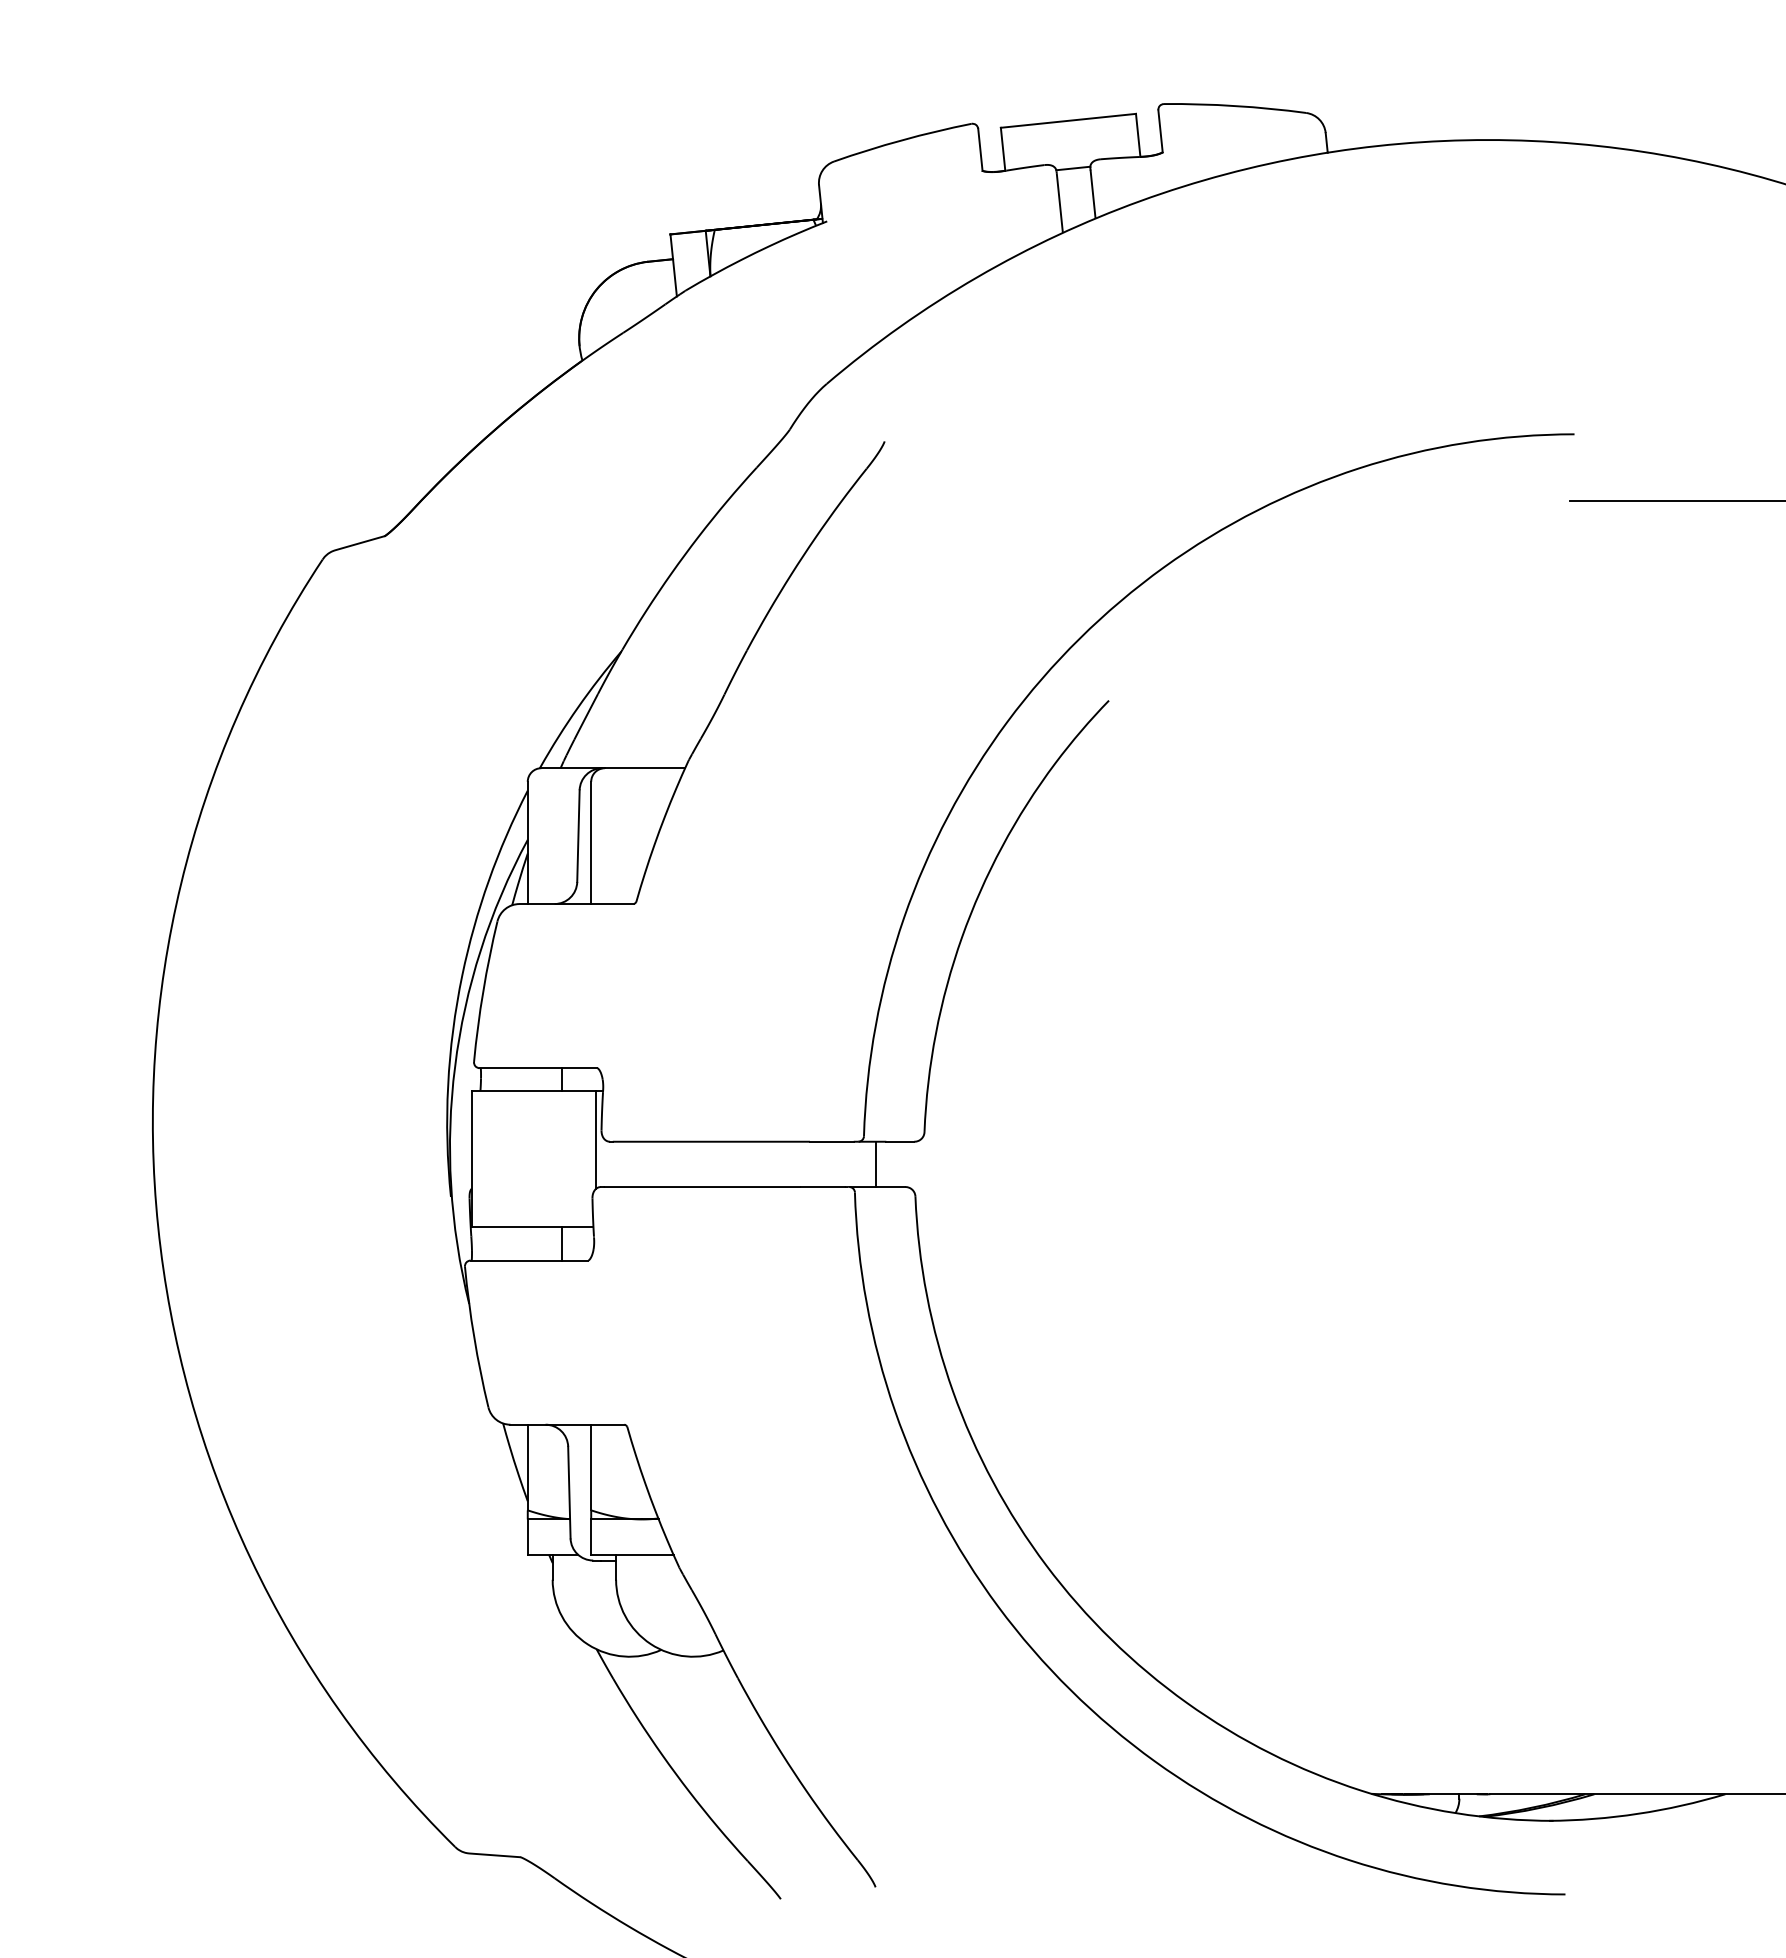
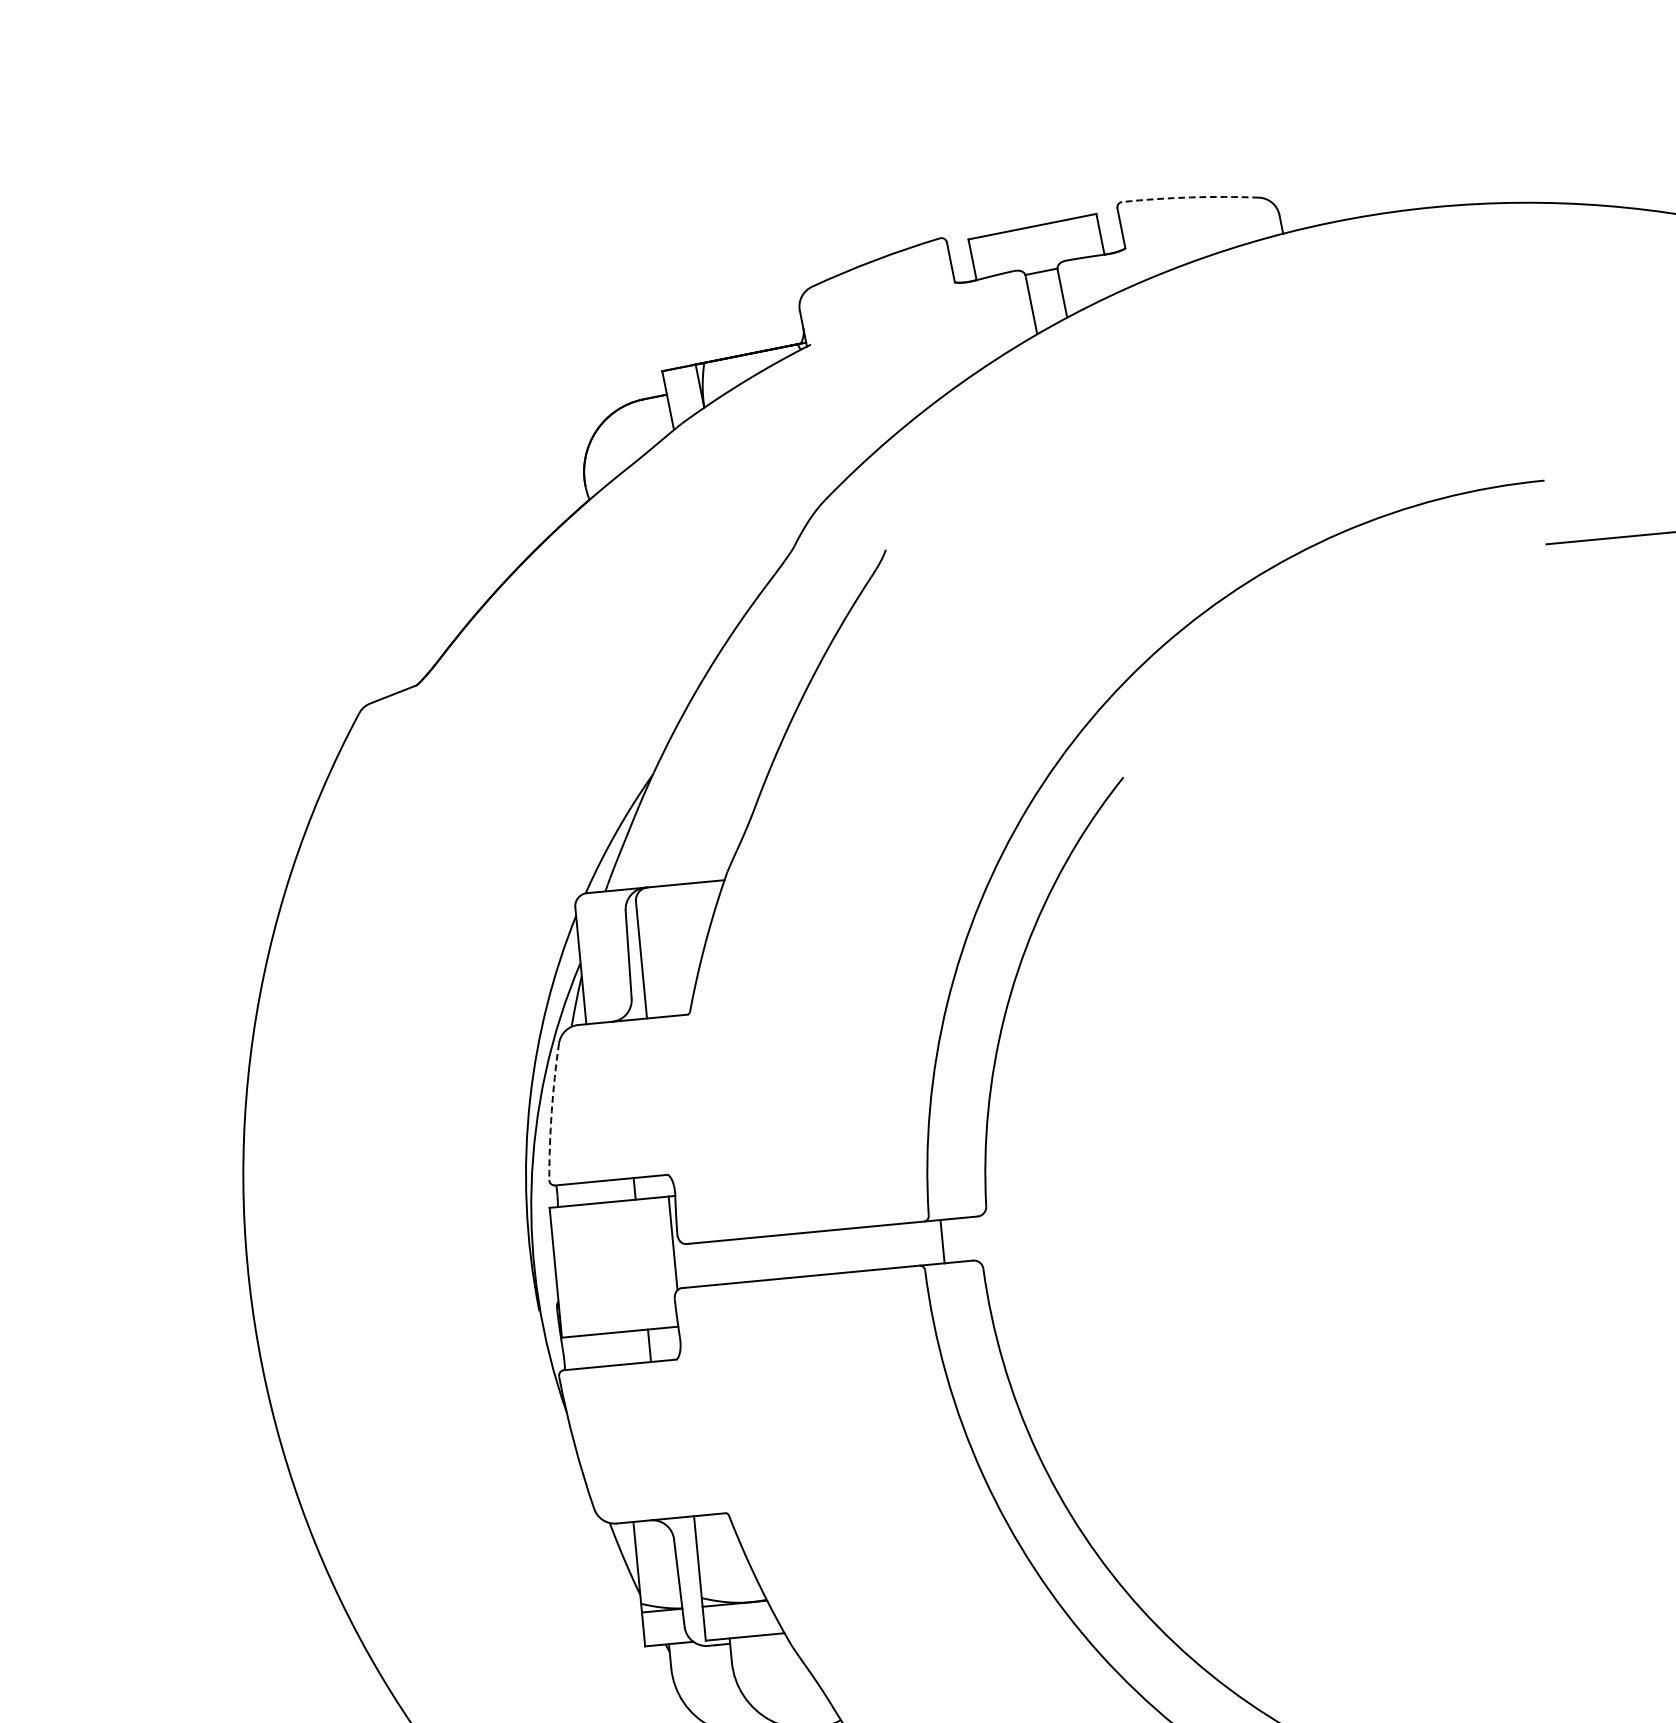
arc: (1235, 106) -> (1190, 197), solid -> dashed
arc: (483, 991) -> (551, 1111), solid -> dashed

